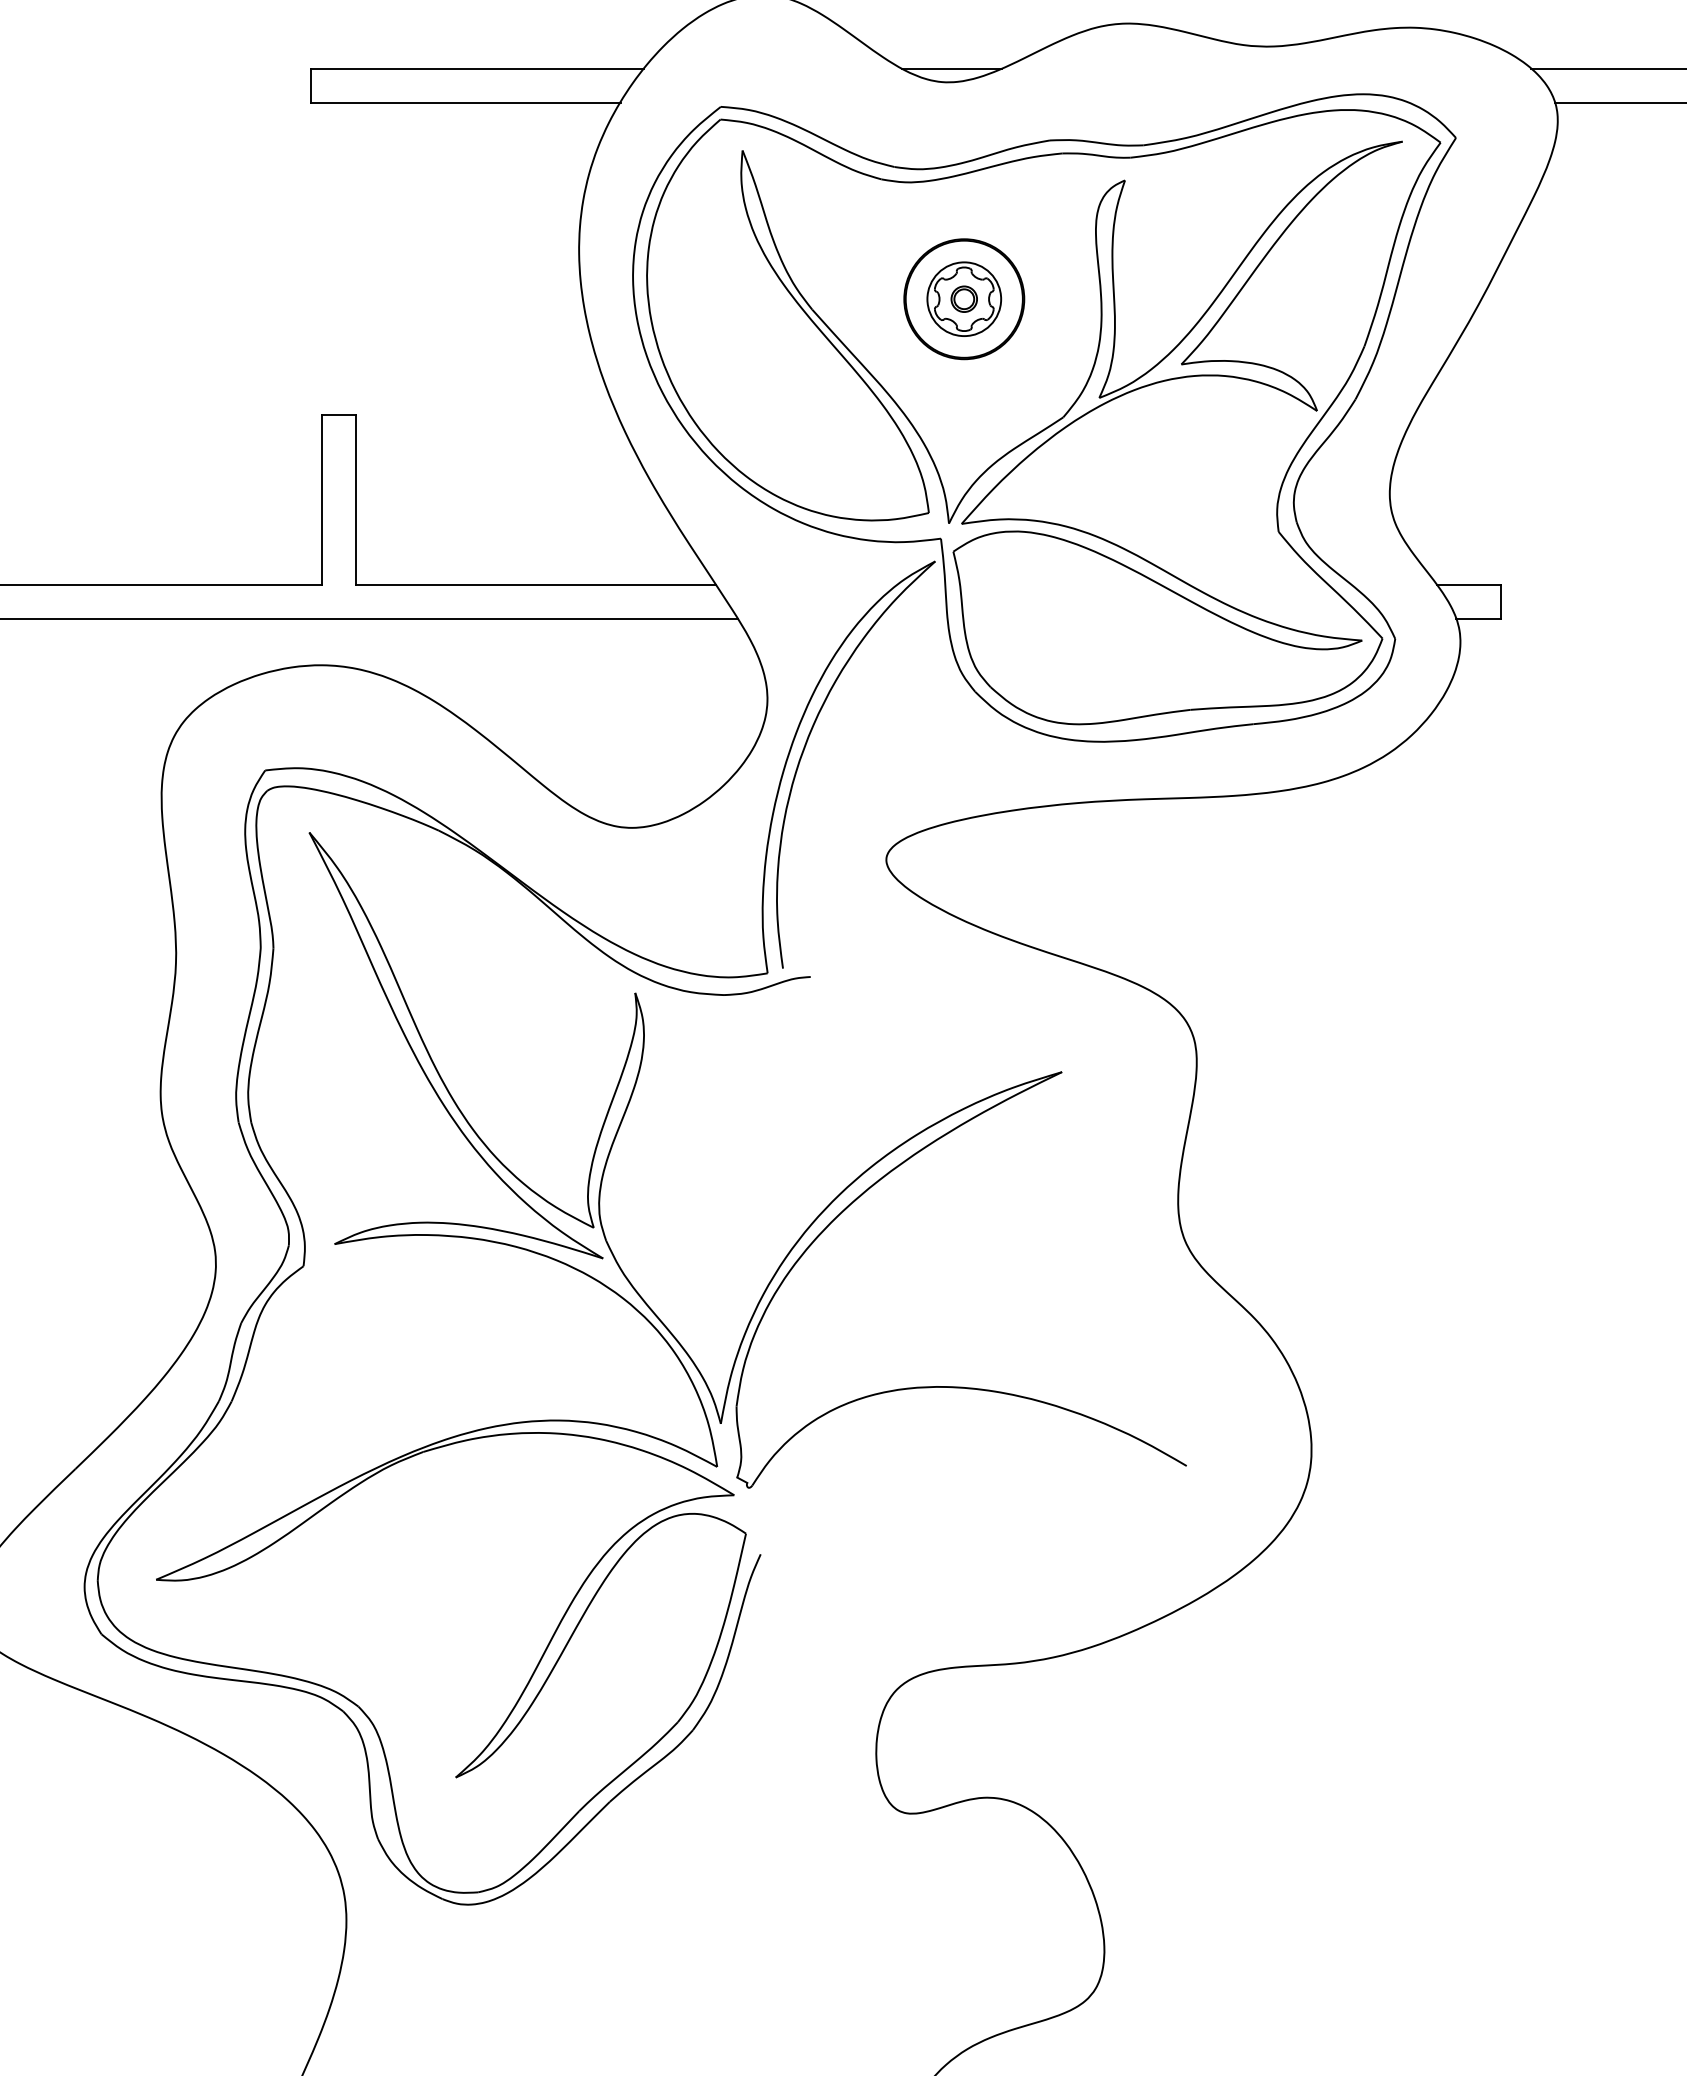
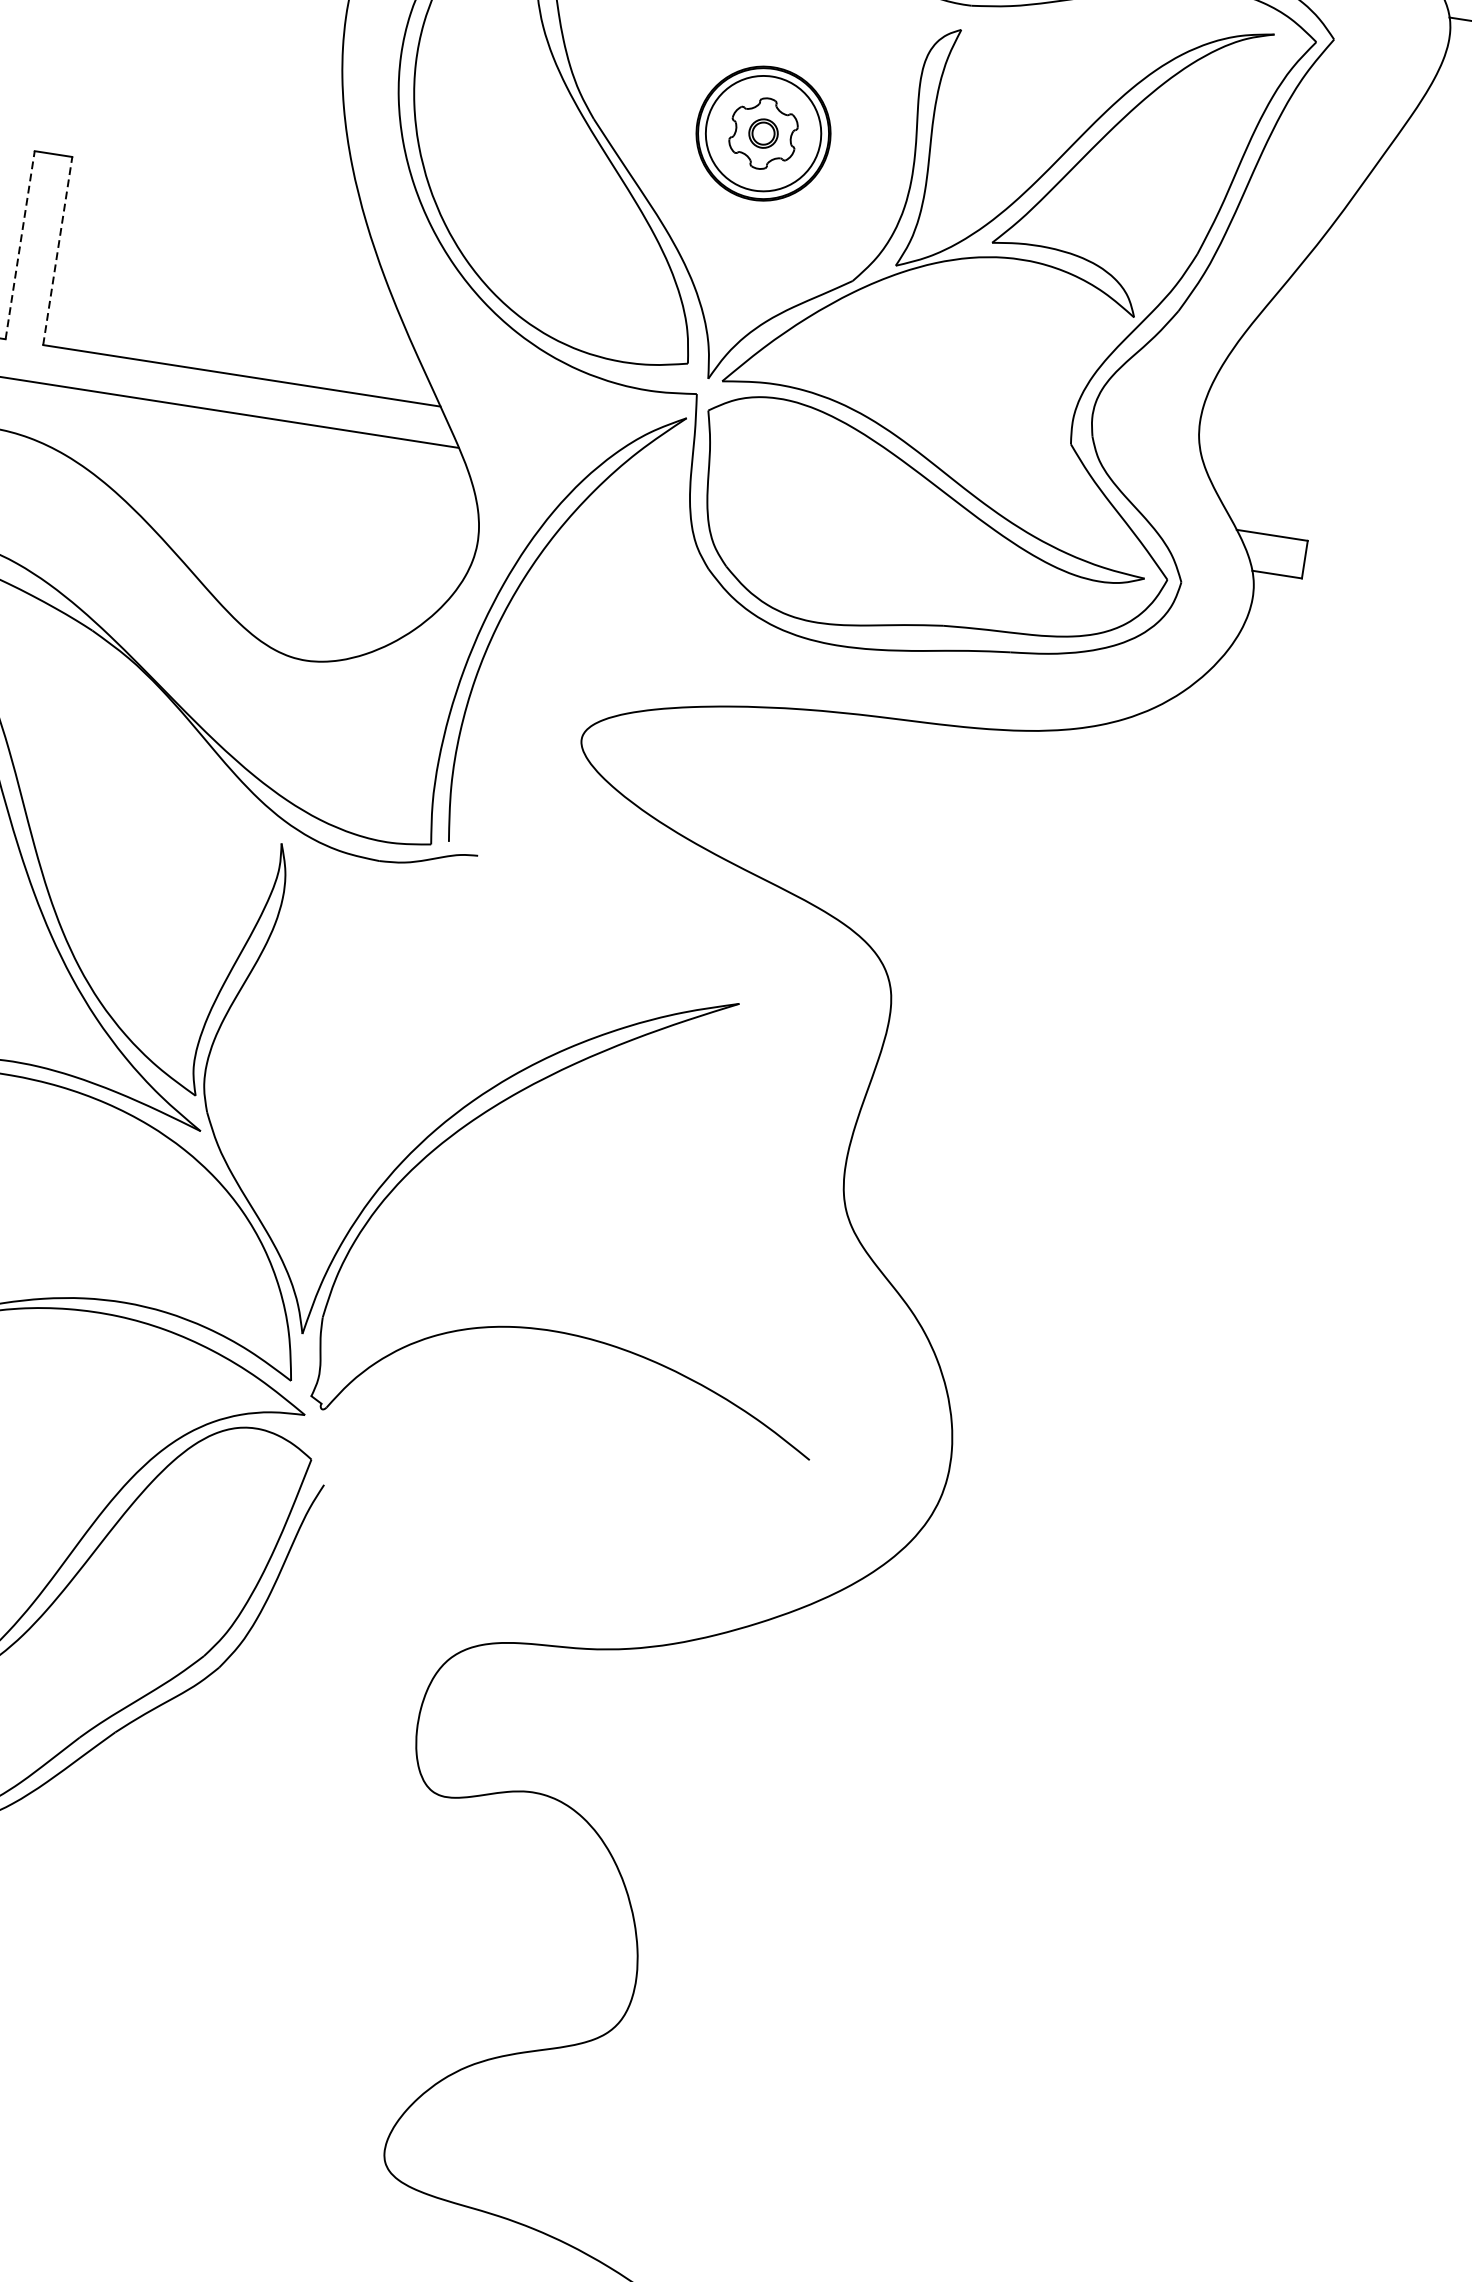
circle: (964, 299) -> (763, 133), size x1.4
line: (322, 499) -> (20, 245), solid -> dashed
line: (356, 499) -> (58, 250), solid -> dashed

